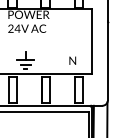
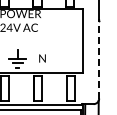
text: (72, 60) -> (42, 58), moved
line: (107, 61) -> (98, 60), solid -> dashed

